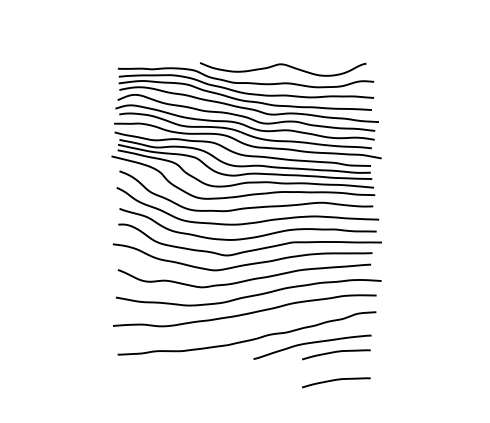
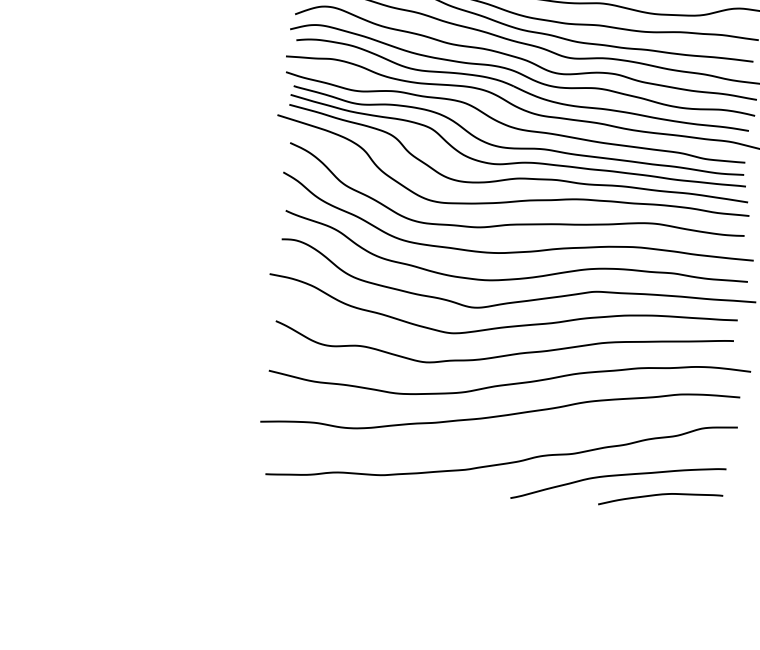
curve: (336, 380) -> (657, 546), removed

